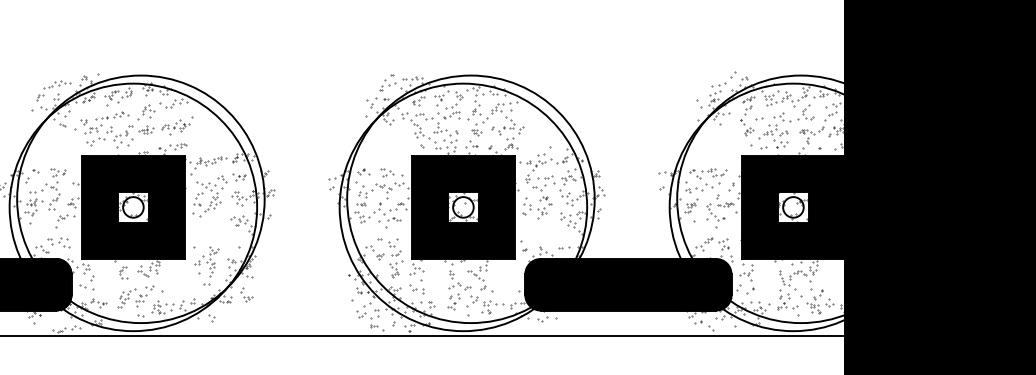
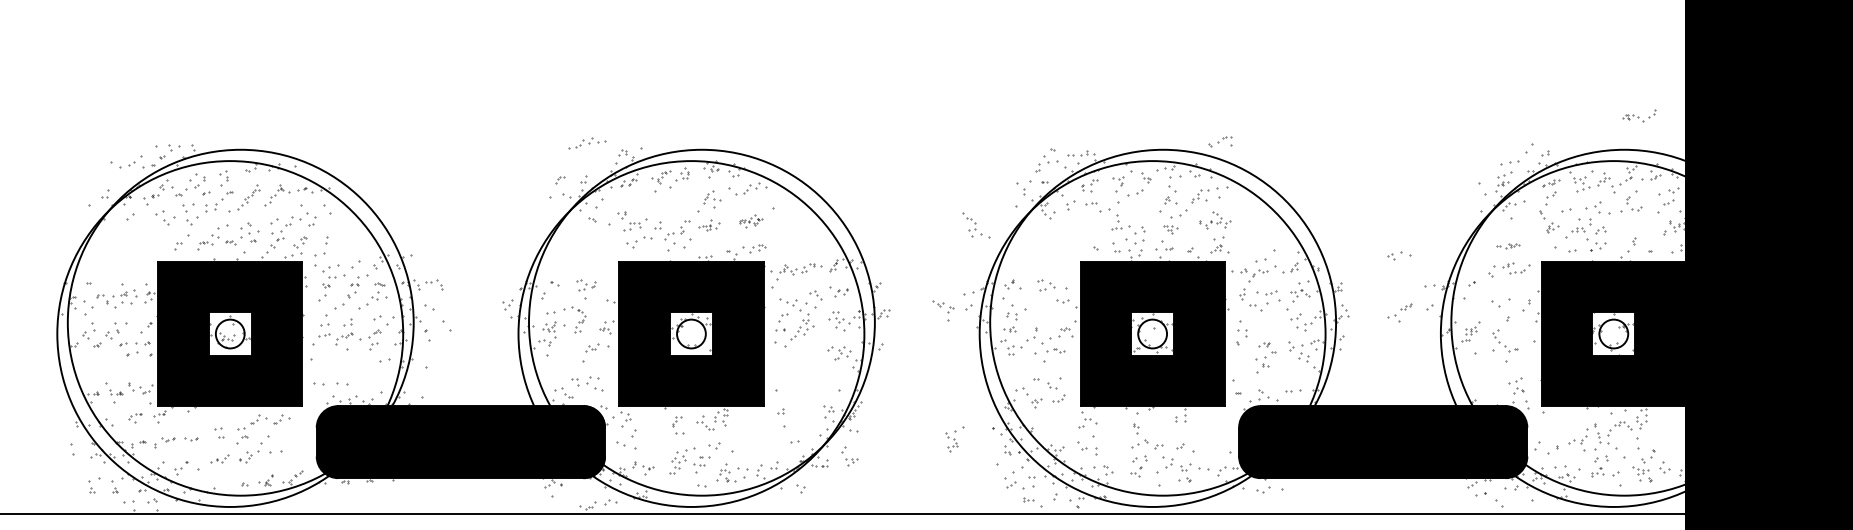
part: (57, 84) -> (587, 143), moved
part: (451, 115) -> (1220, 141), moved
part: (111, 116) -> (661, 206), removed
part: (507, 125) -> (1214, 219), size x0.7
part: (175, 126) -> (750, 221), size x0.6
part: (420, 129) -> (976, 225), moved
part: (811, 130) -> (1639, 115), moved
part: (712, 173) -> (1509, 269), moved
part: (694, 189) -> (1399, 255), moved
part: (383, 190) -> (943, 310), moved
part: (52, 197) -> (578, 319), size x0.7
part: (725, 204) -> (1508, 246), moved
part: (544, 207) -> (1265, 357), moved
part: (703, 244) -> (1399, 312), moved
part: (210, 262) -> (799, 410), removed
part: (396, 269) -> (954, 439), moved
part: (746, 272) -> (1578, 439), moved
part: (475, 275) -> (1169, 428), removed

